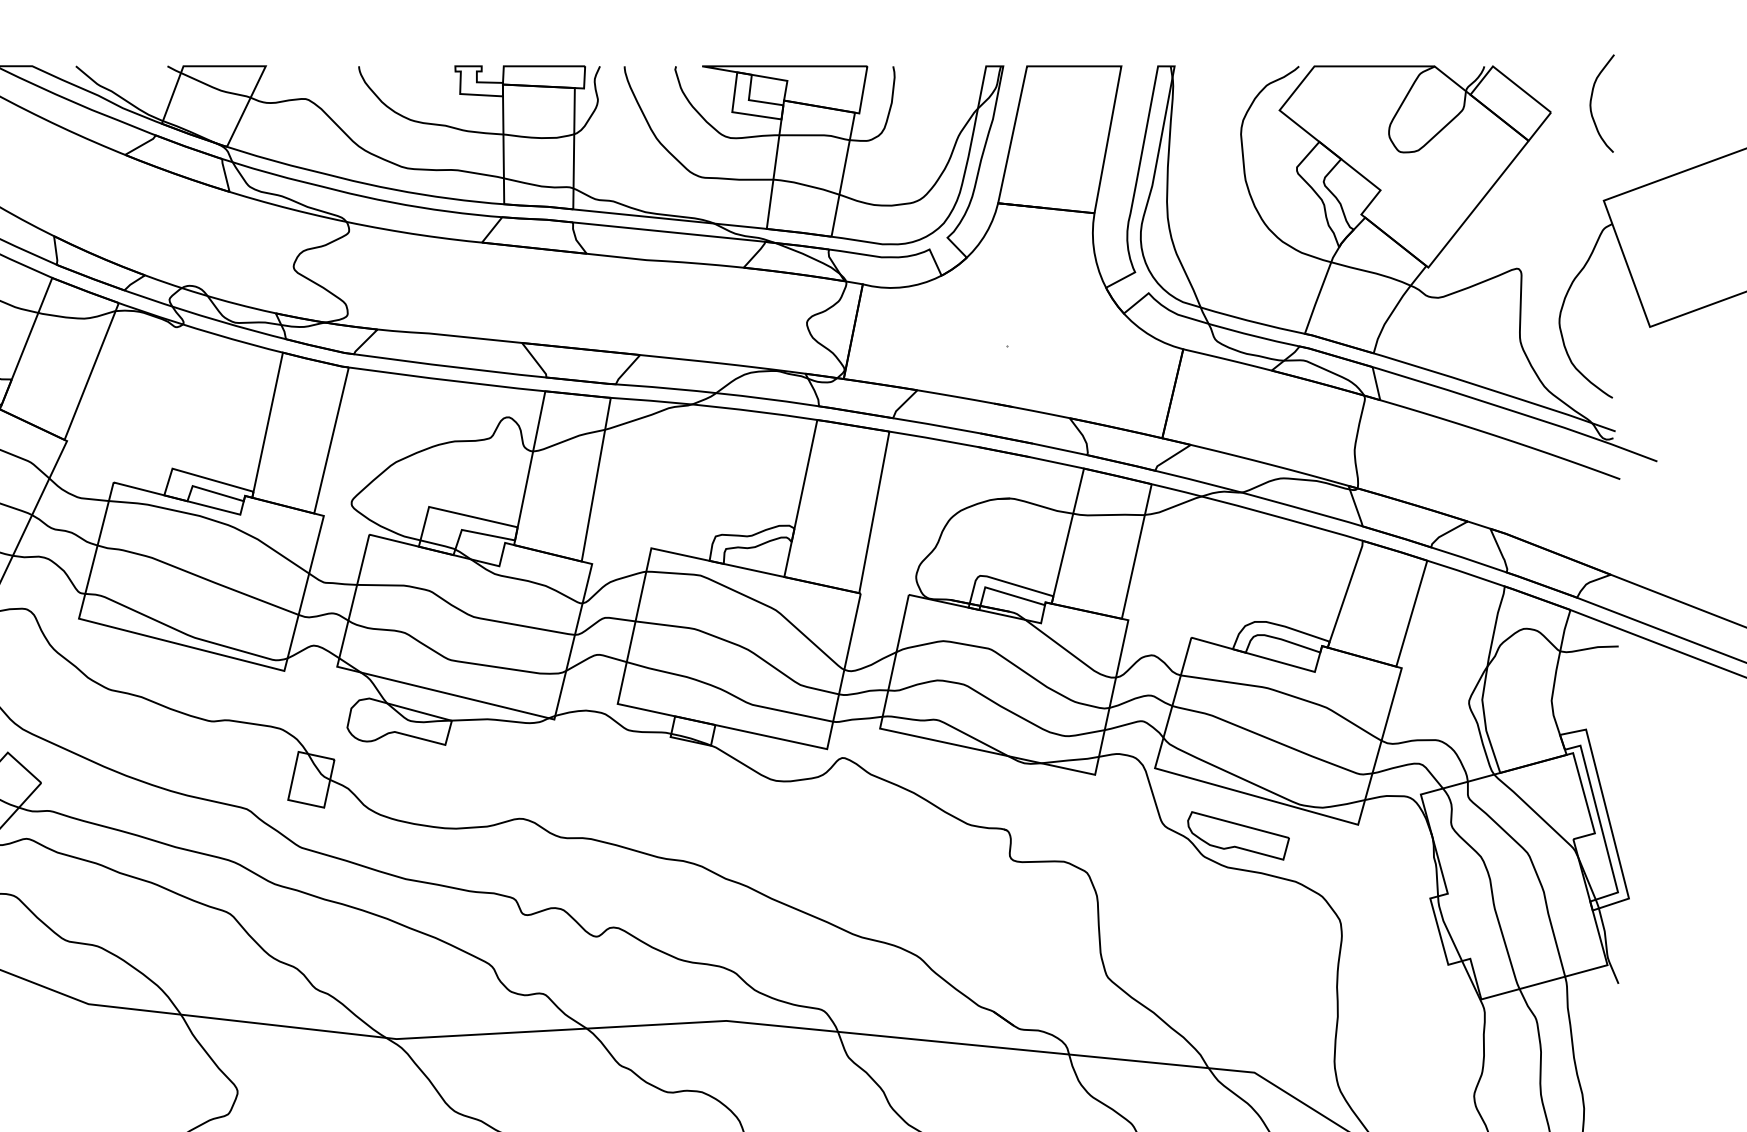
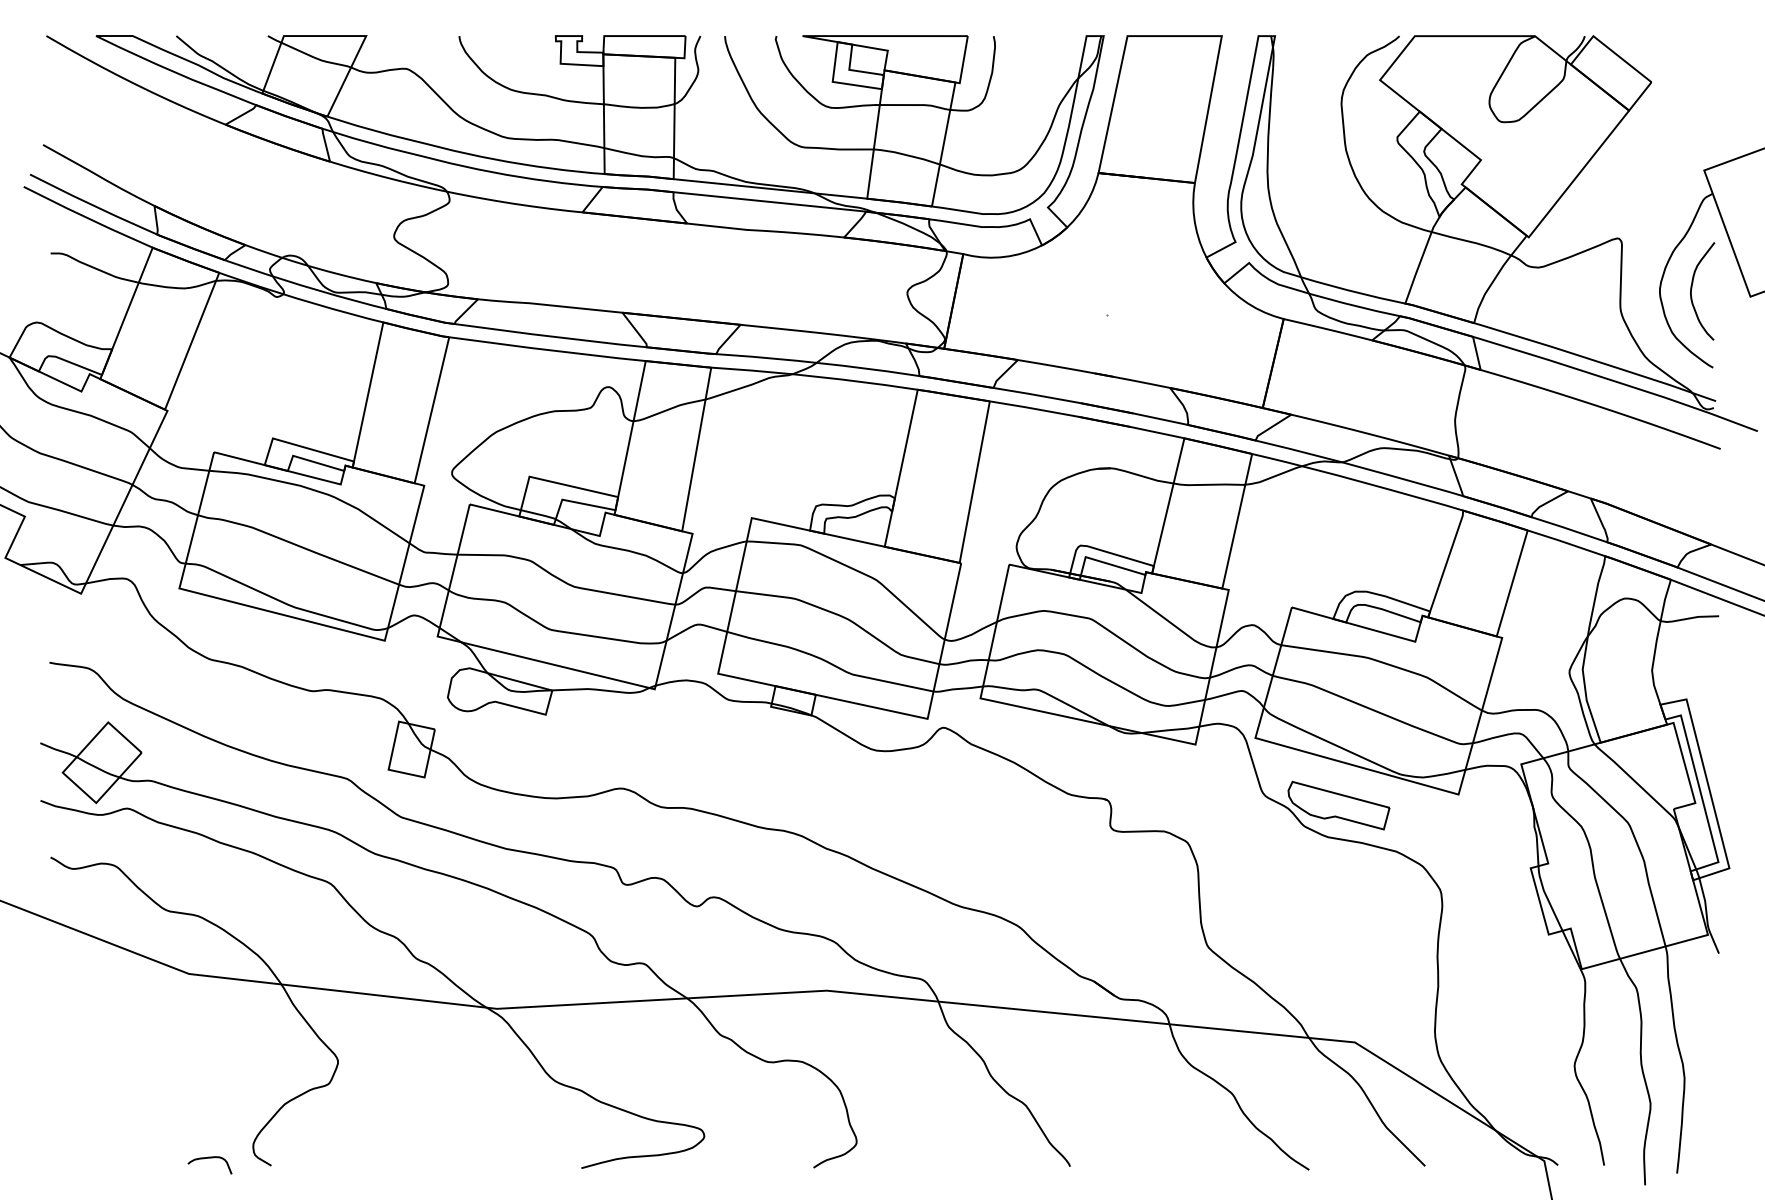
curve: (1592, 100) -> (1692, 288), moved

